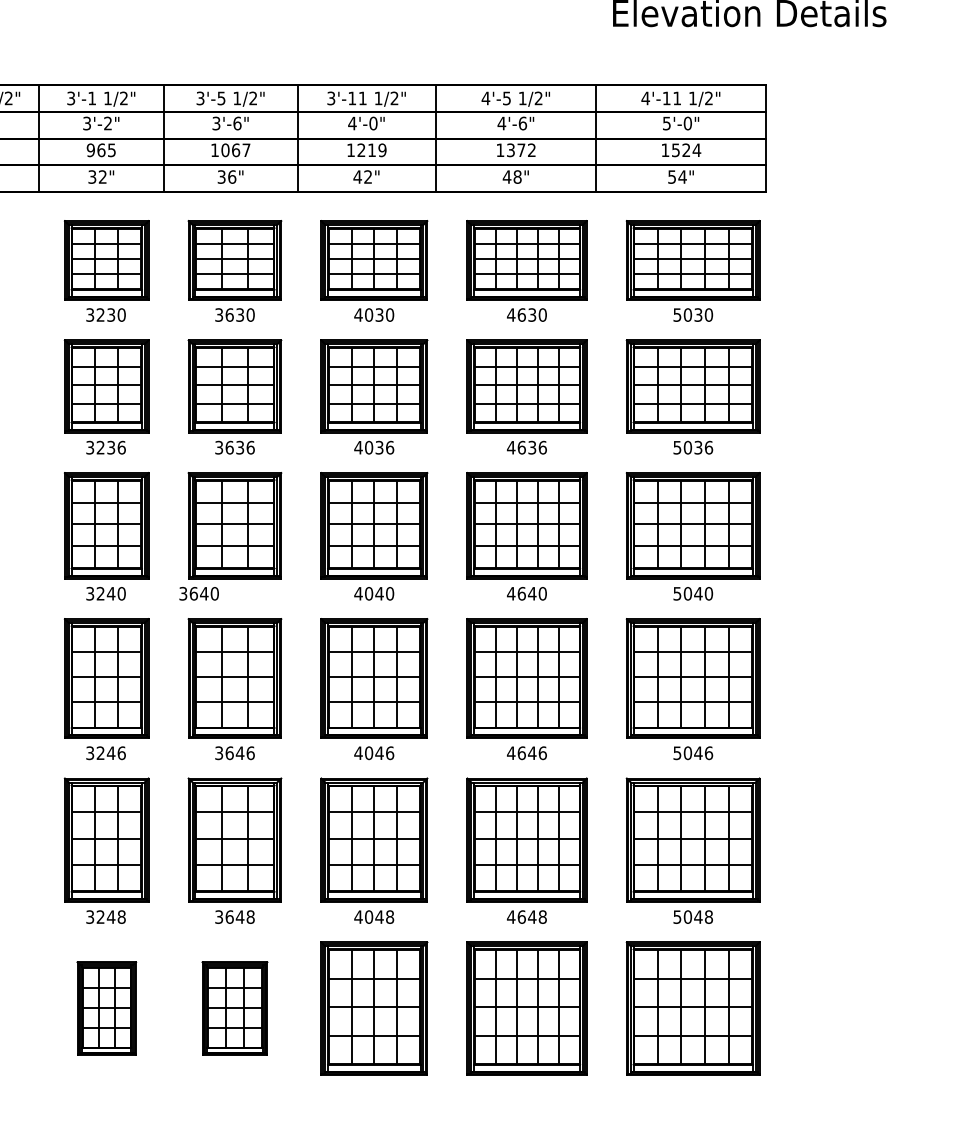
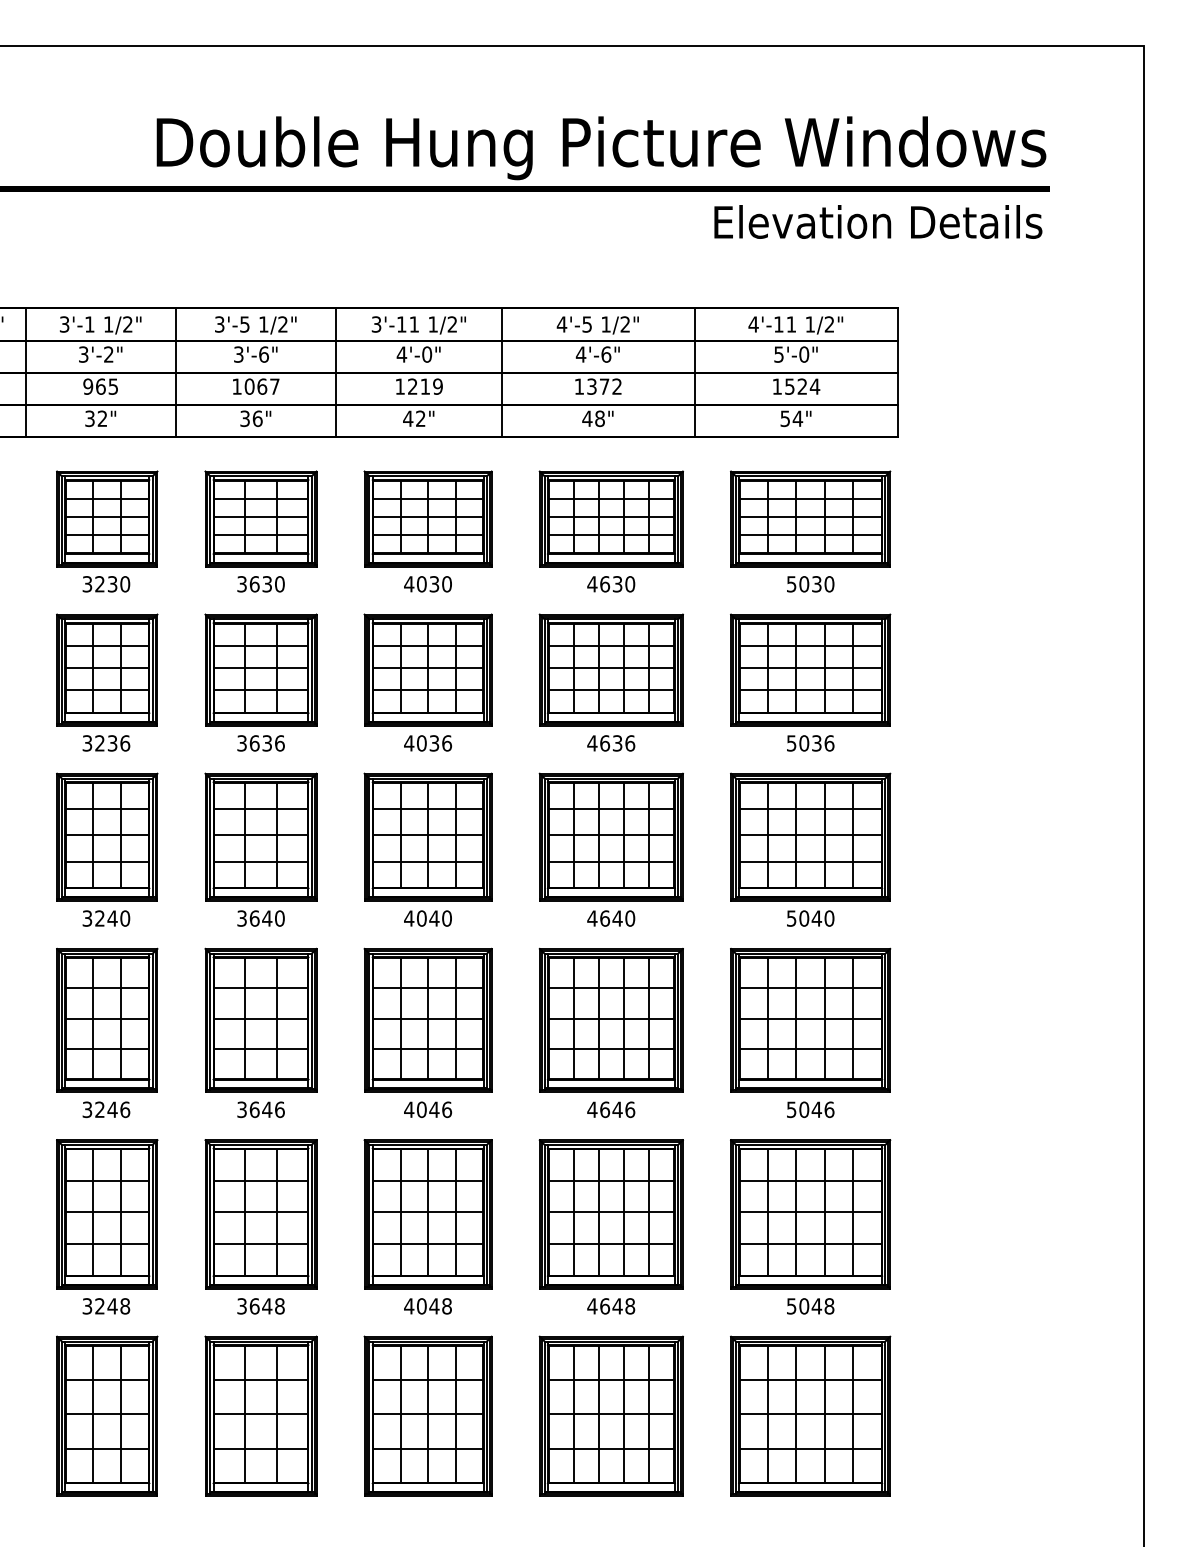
text: (198, 593) -> (260, 918), moved
part: (106, 1008) -> (107, 1415), size x1.43
part: (234, 1008) -> (260, 1415), size x1.43

